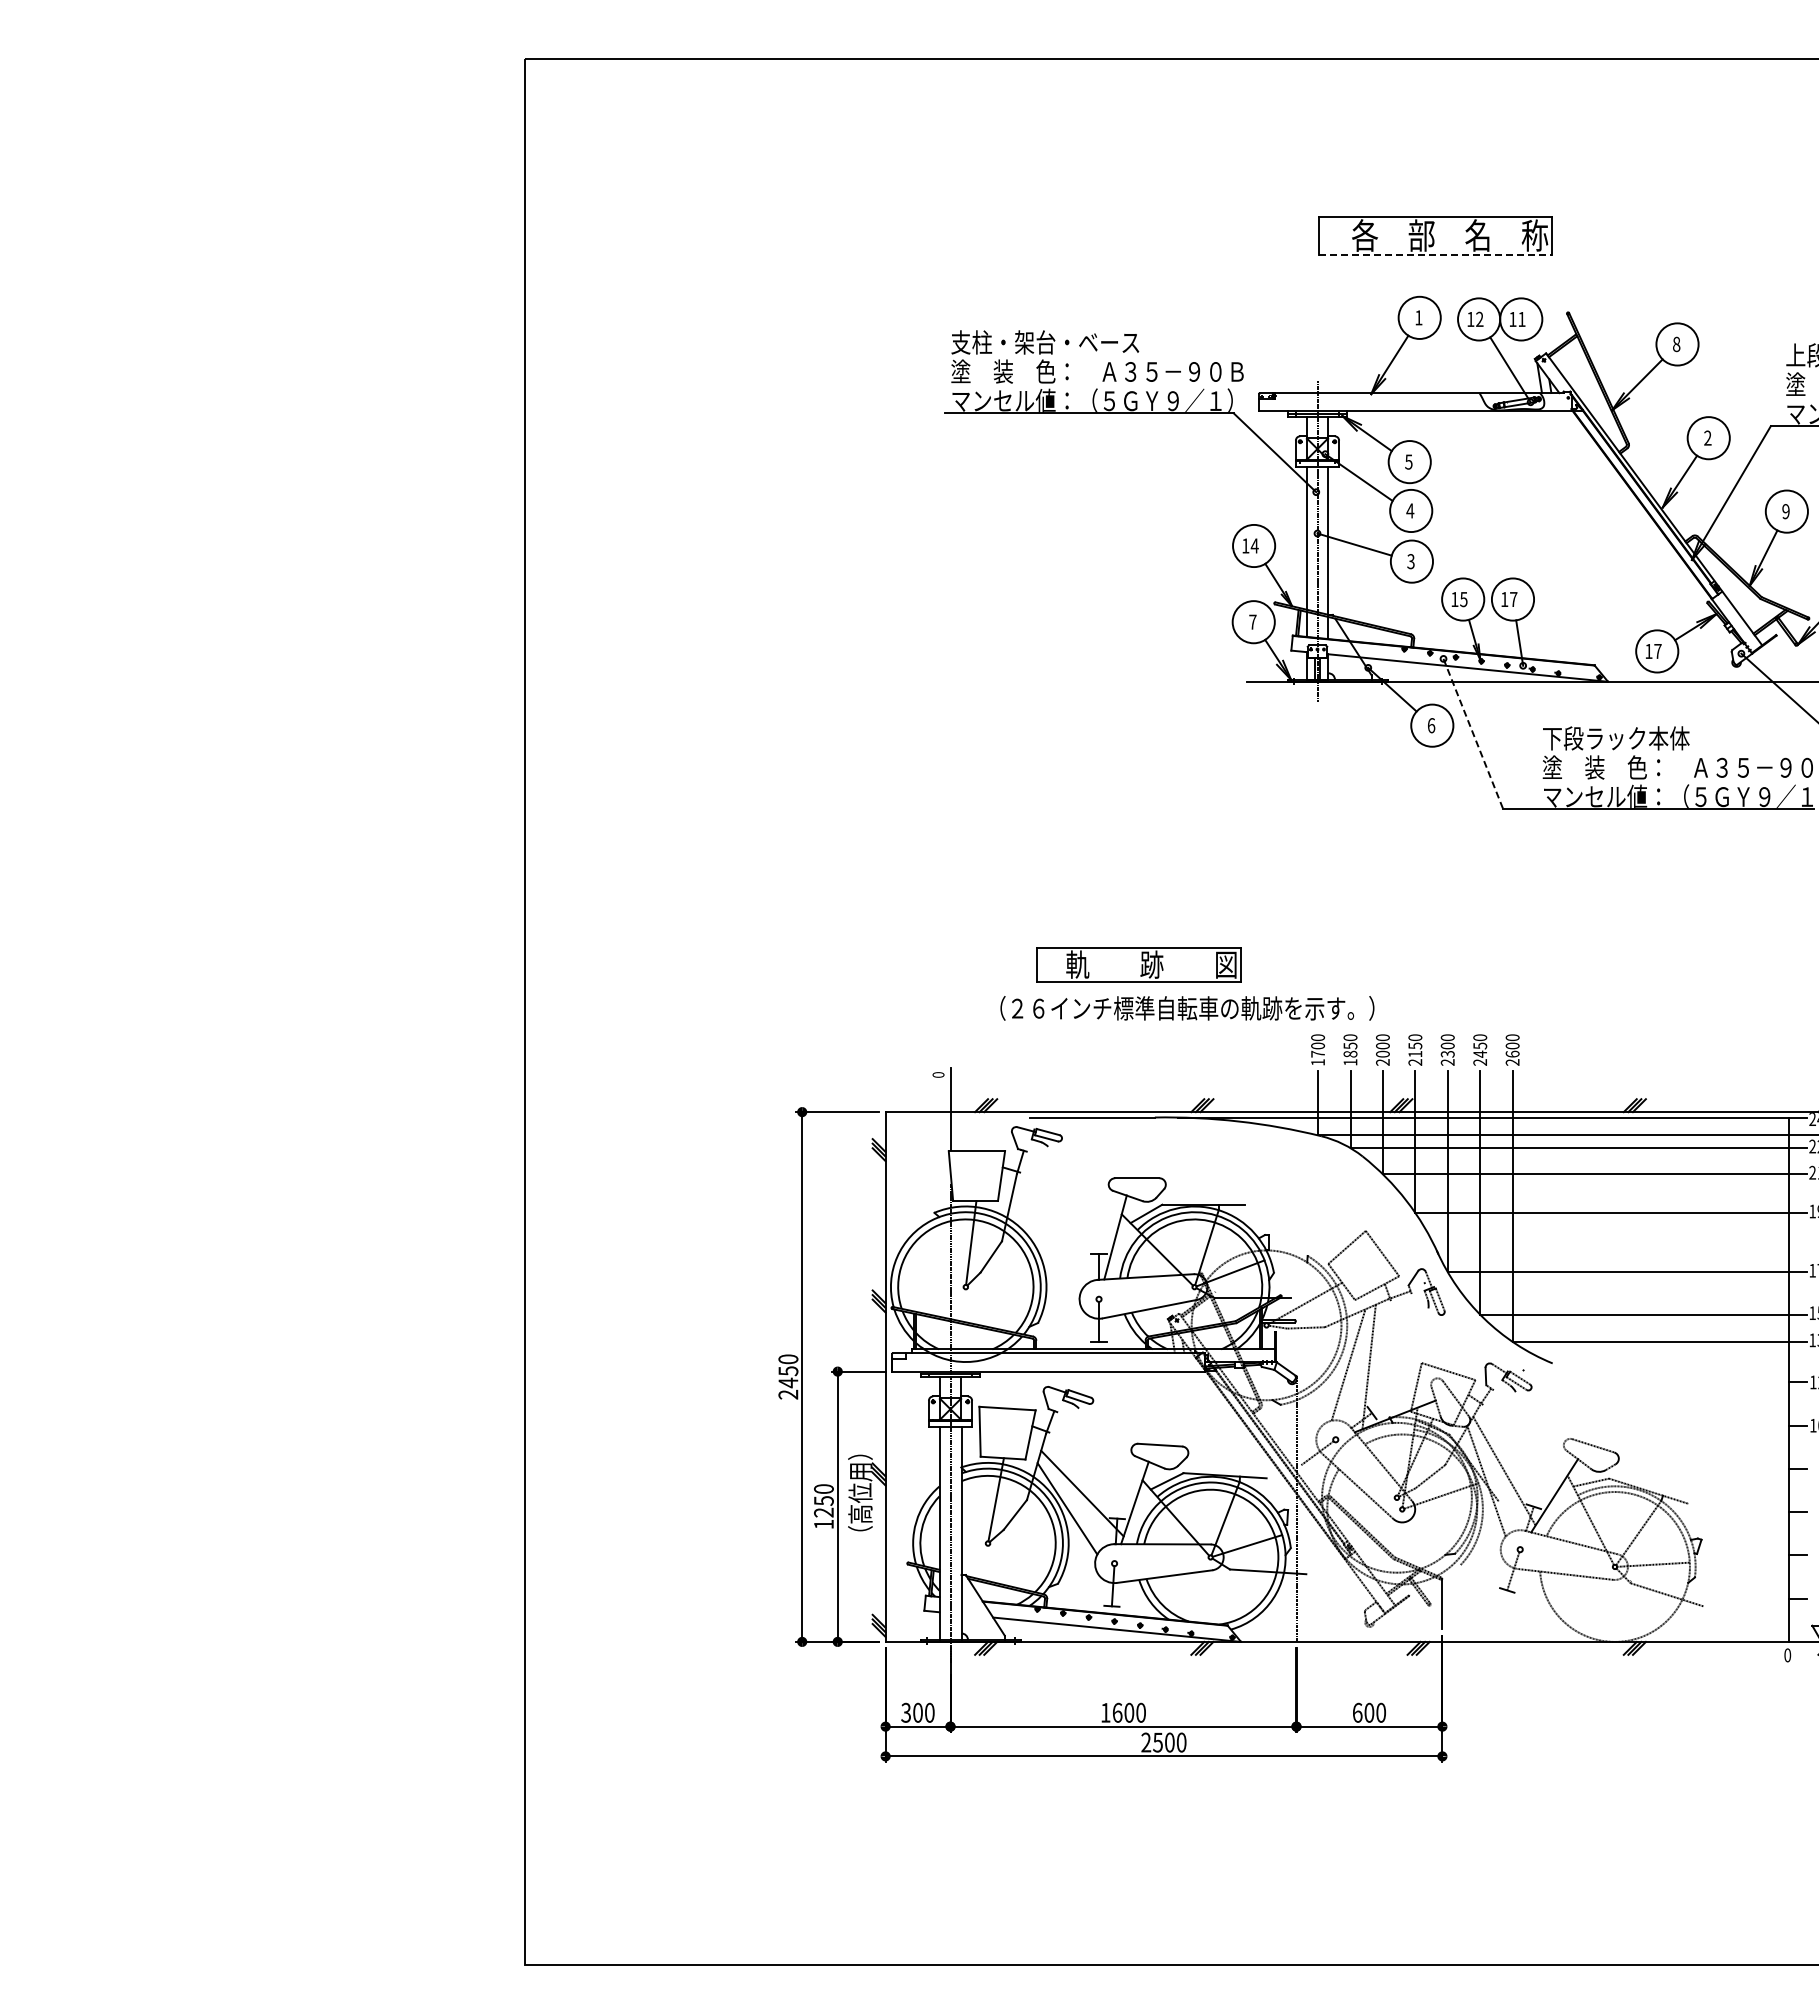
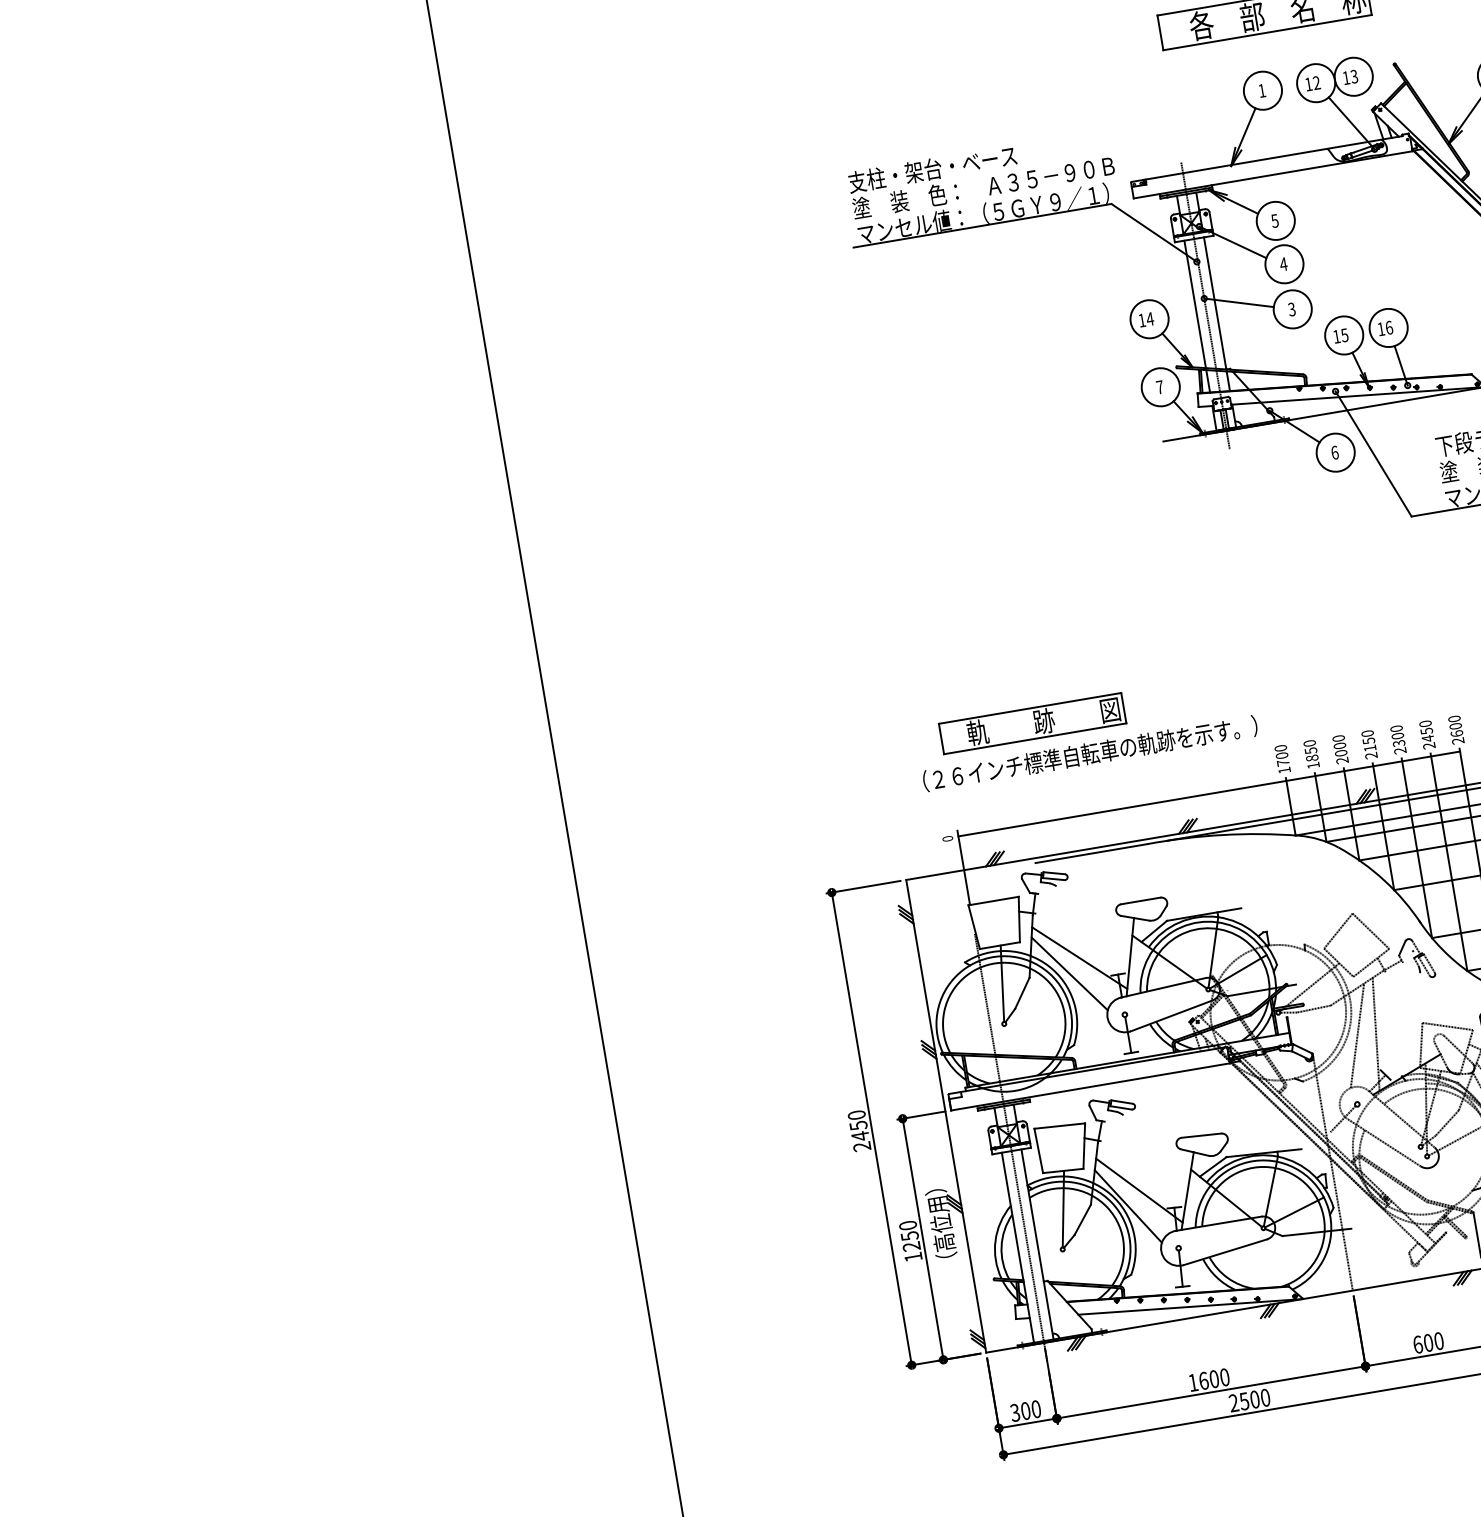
line: (1435, 255) -> (1267, 32), dashed -> solid
text: (1521, 319) -> (1353, 76), 11 -> 13
text: (1513, 599) -> (1389, 327), 17 -> 16
line: (1473, 734) -> (1373, 454), dashed -> solid
part: (1138, 964) -> (1031, 723), moved
text: (1187, 1008) -> (1090, 753), moved
line: (1231, 1074) -> (1209, 794), added
line: (1060, 1228) -> (1079, 957), added
line: (1046, 1244) -> (1069, 973), added

